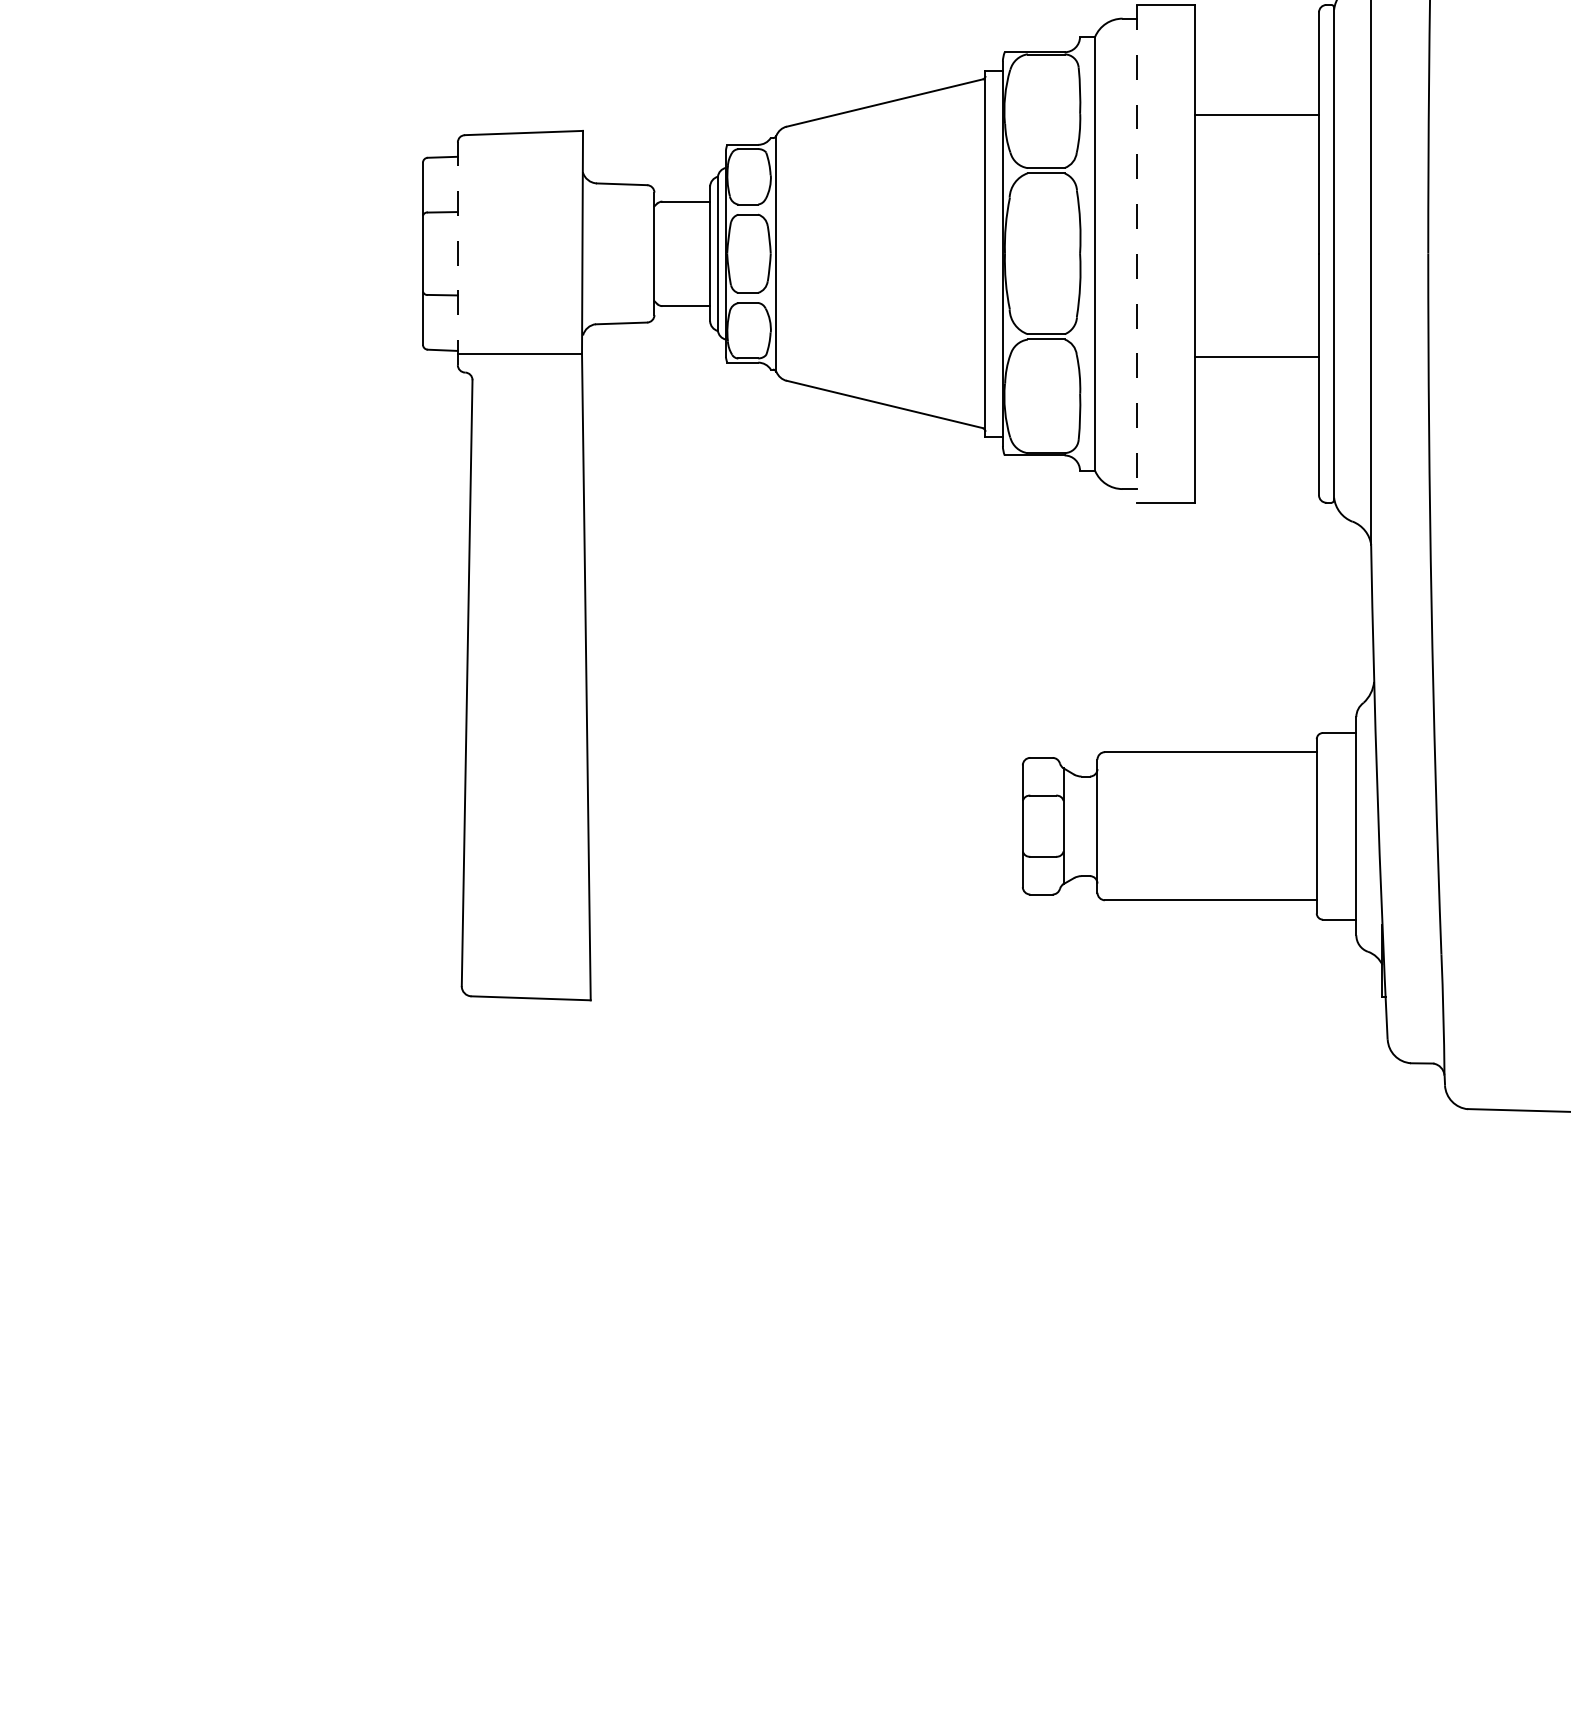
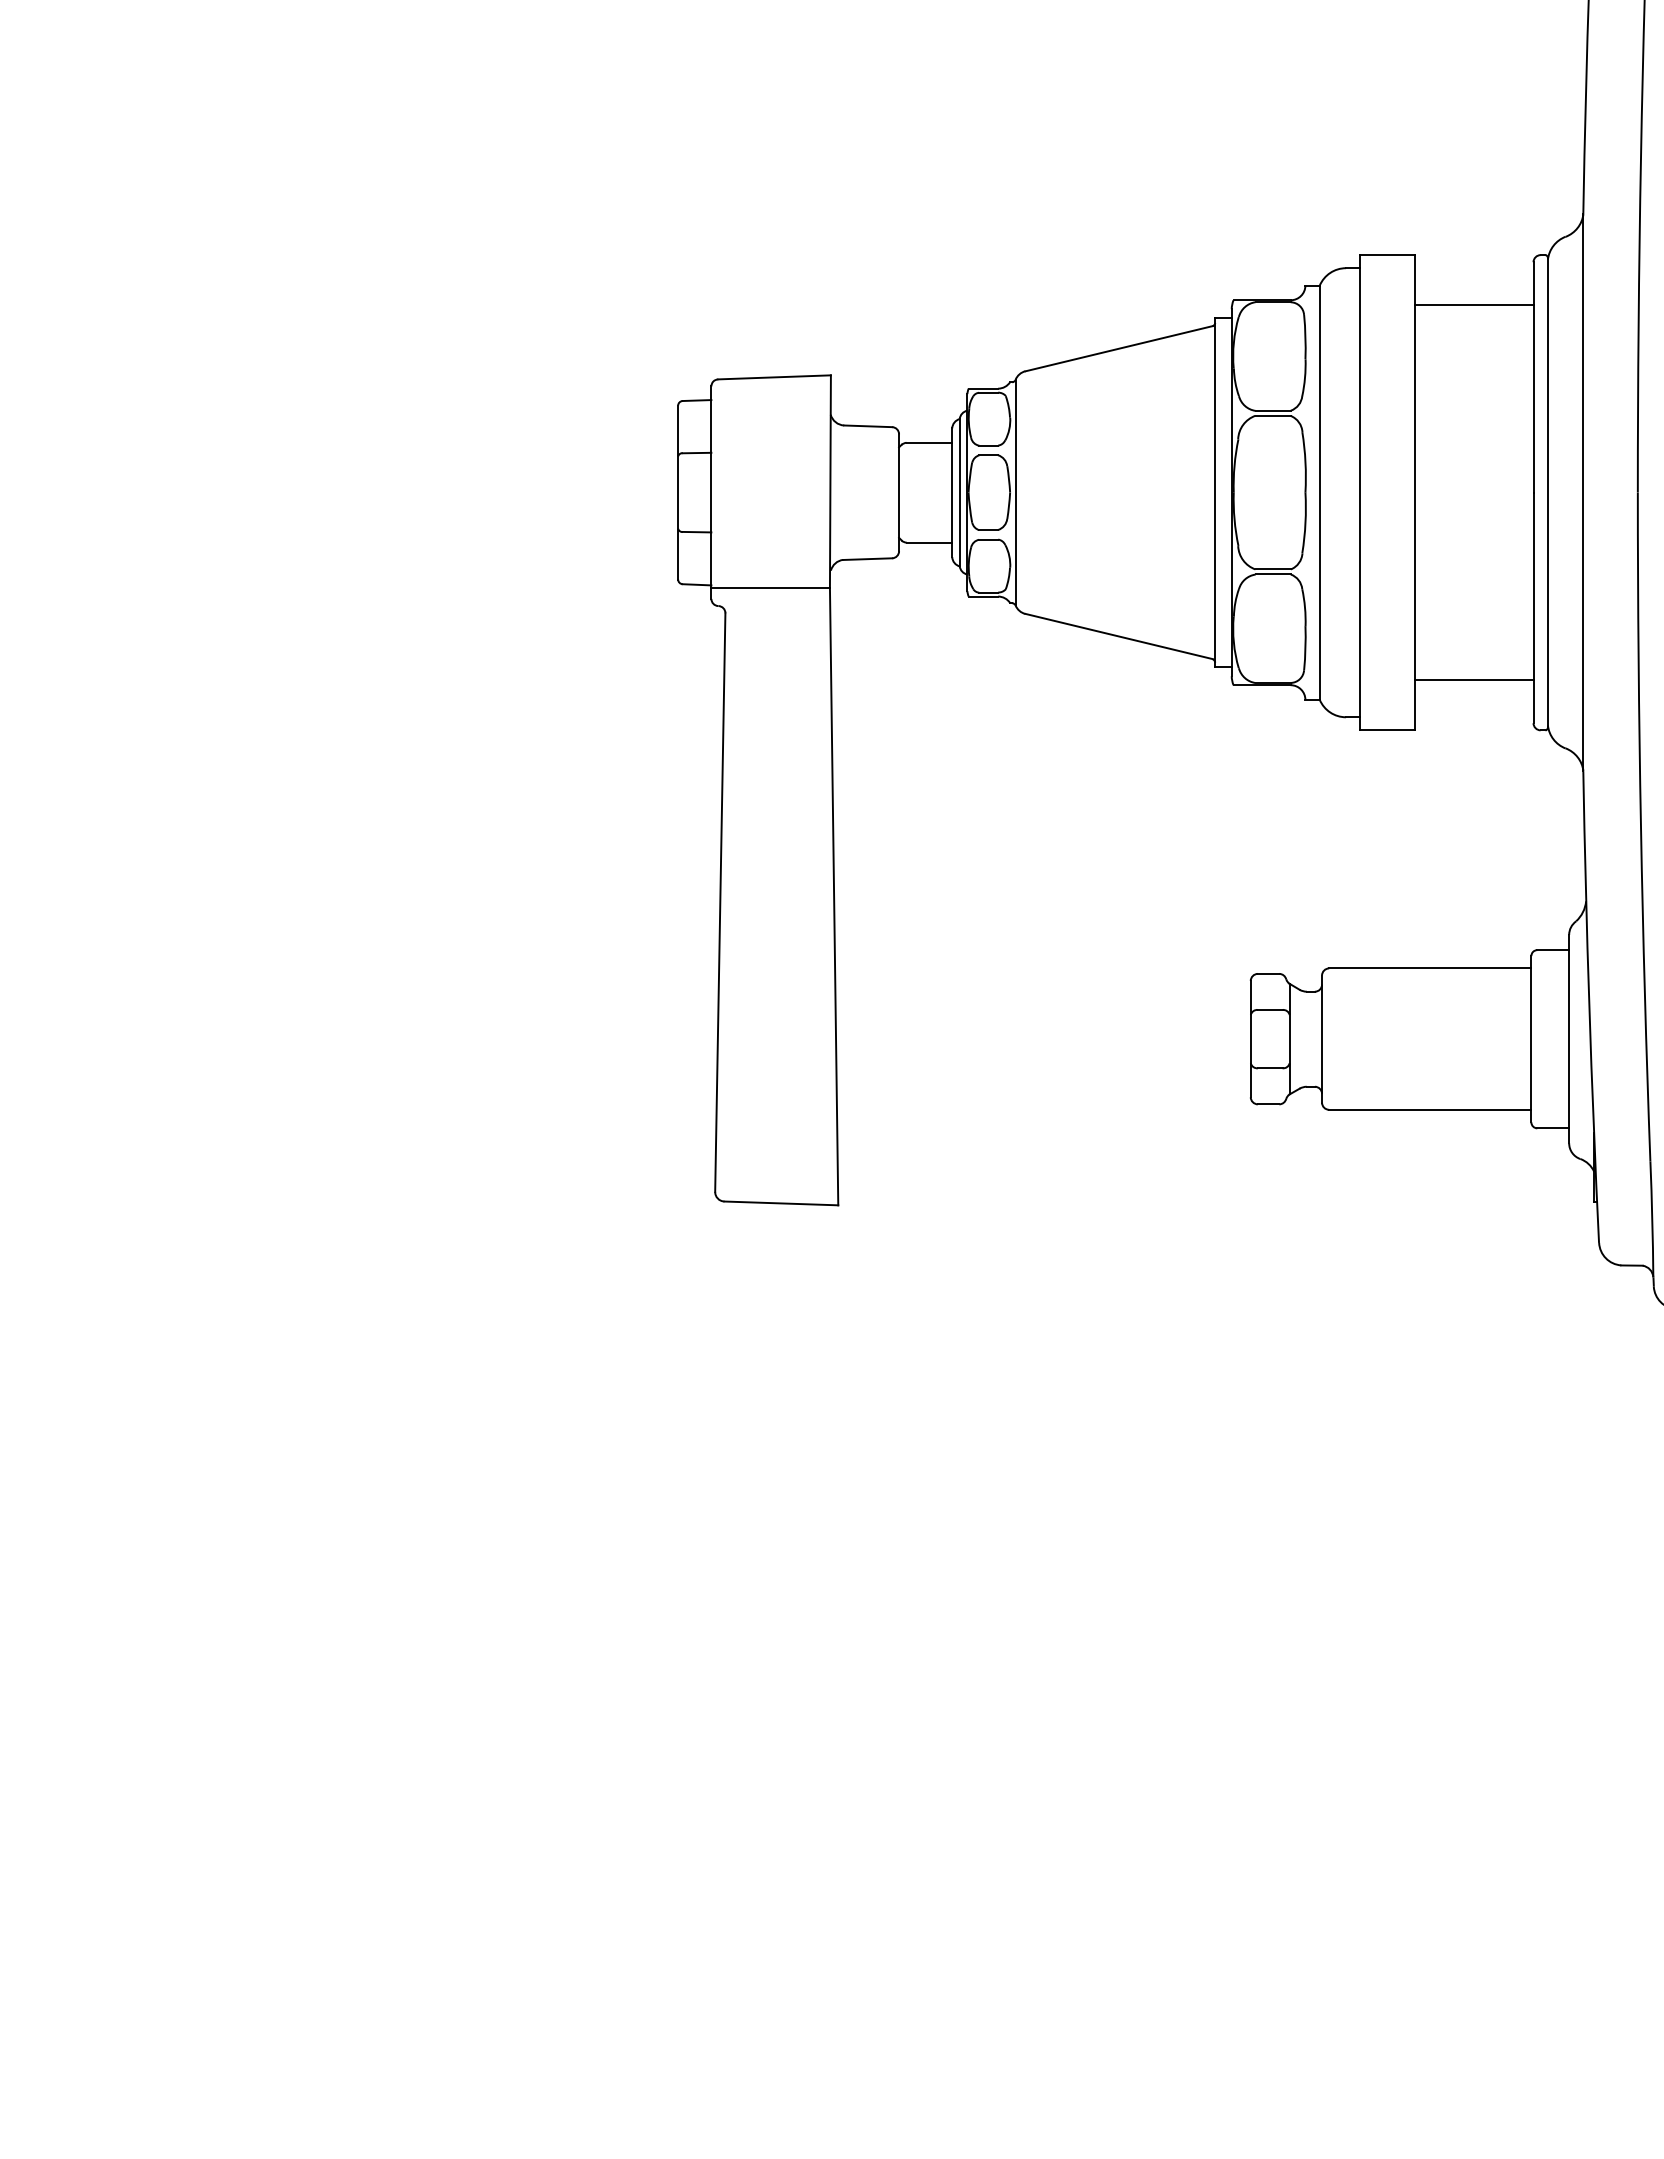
line: (1256, 115) -> (1473, 305), moved
line: (457, 253) -> (711, 492), dashed -> solid
line: (1137, 253) -> (1360, 492), dashed -> solid
line: (1256, 356) -> (1473, 679), moved

